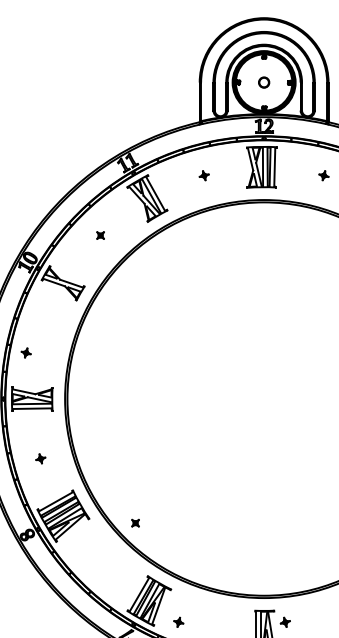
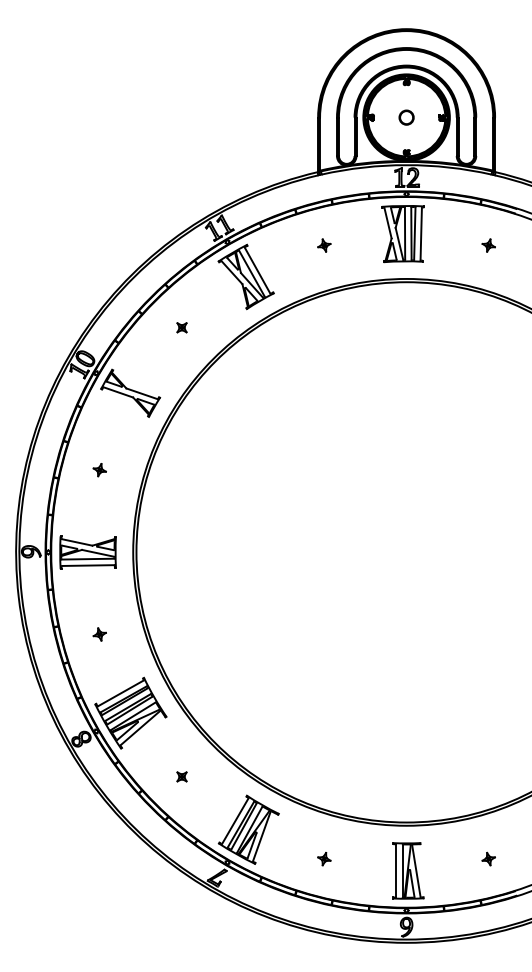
part: (25, 353) -> (99, 470), moved
part: (135, 522) -> (181, 776), moved
part: (285, 621) -> (488, 858), moved
part: (178, 622) -> (324, 859), moved

